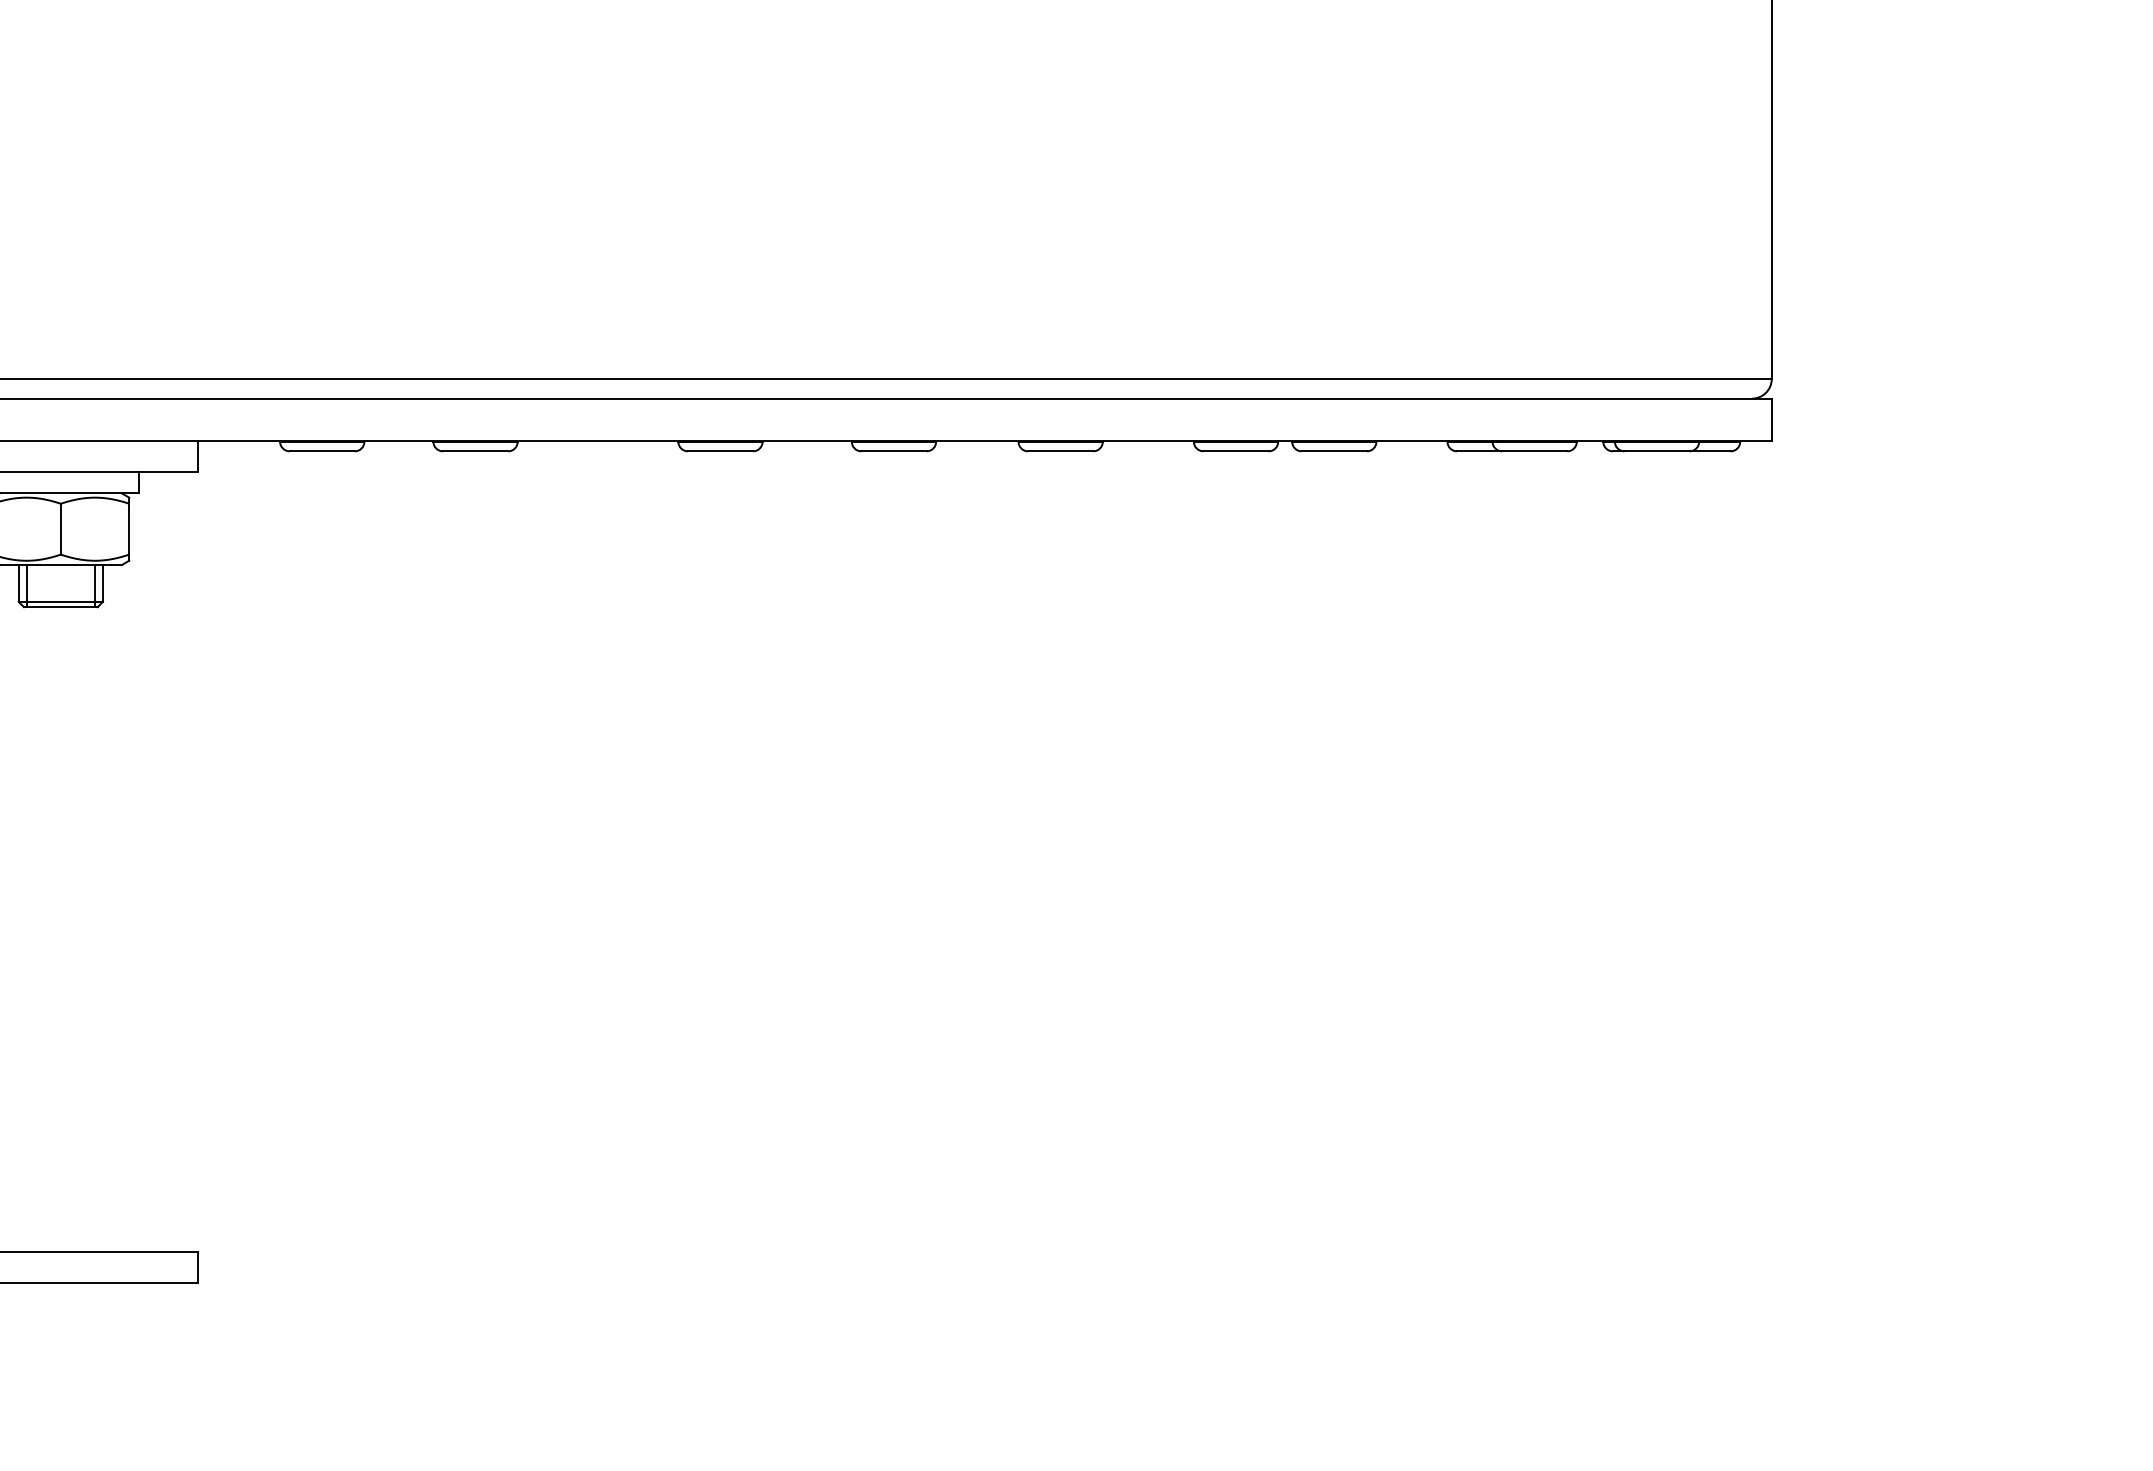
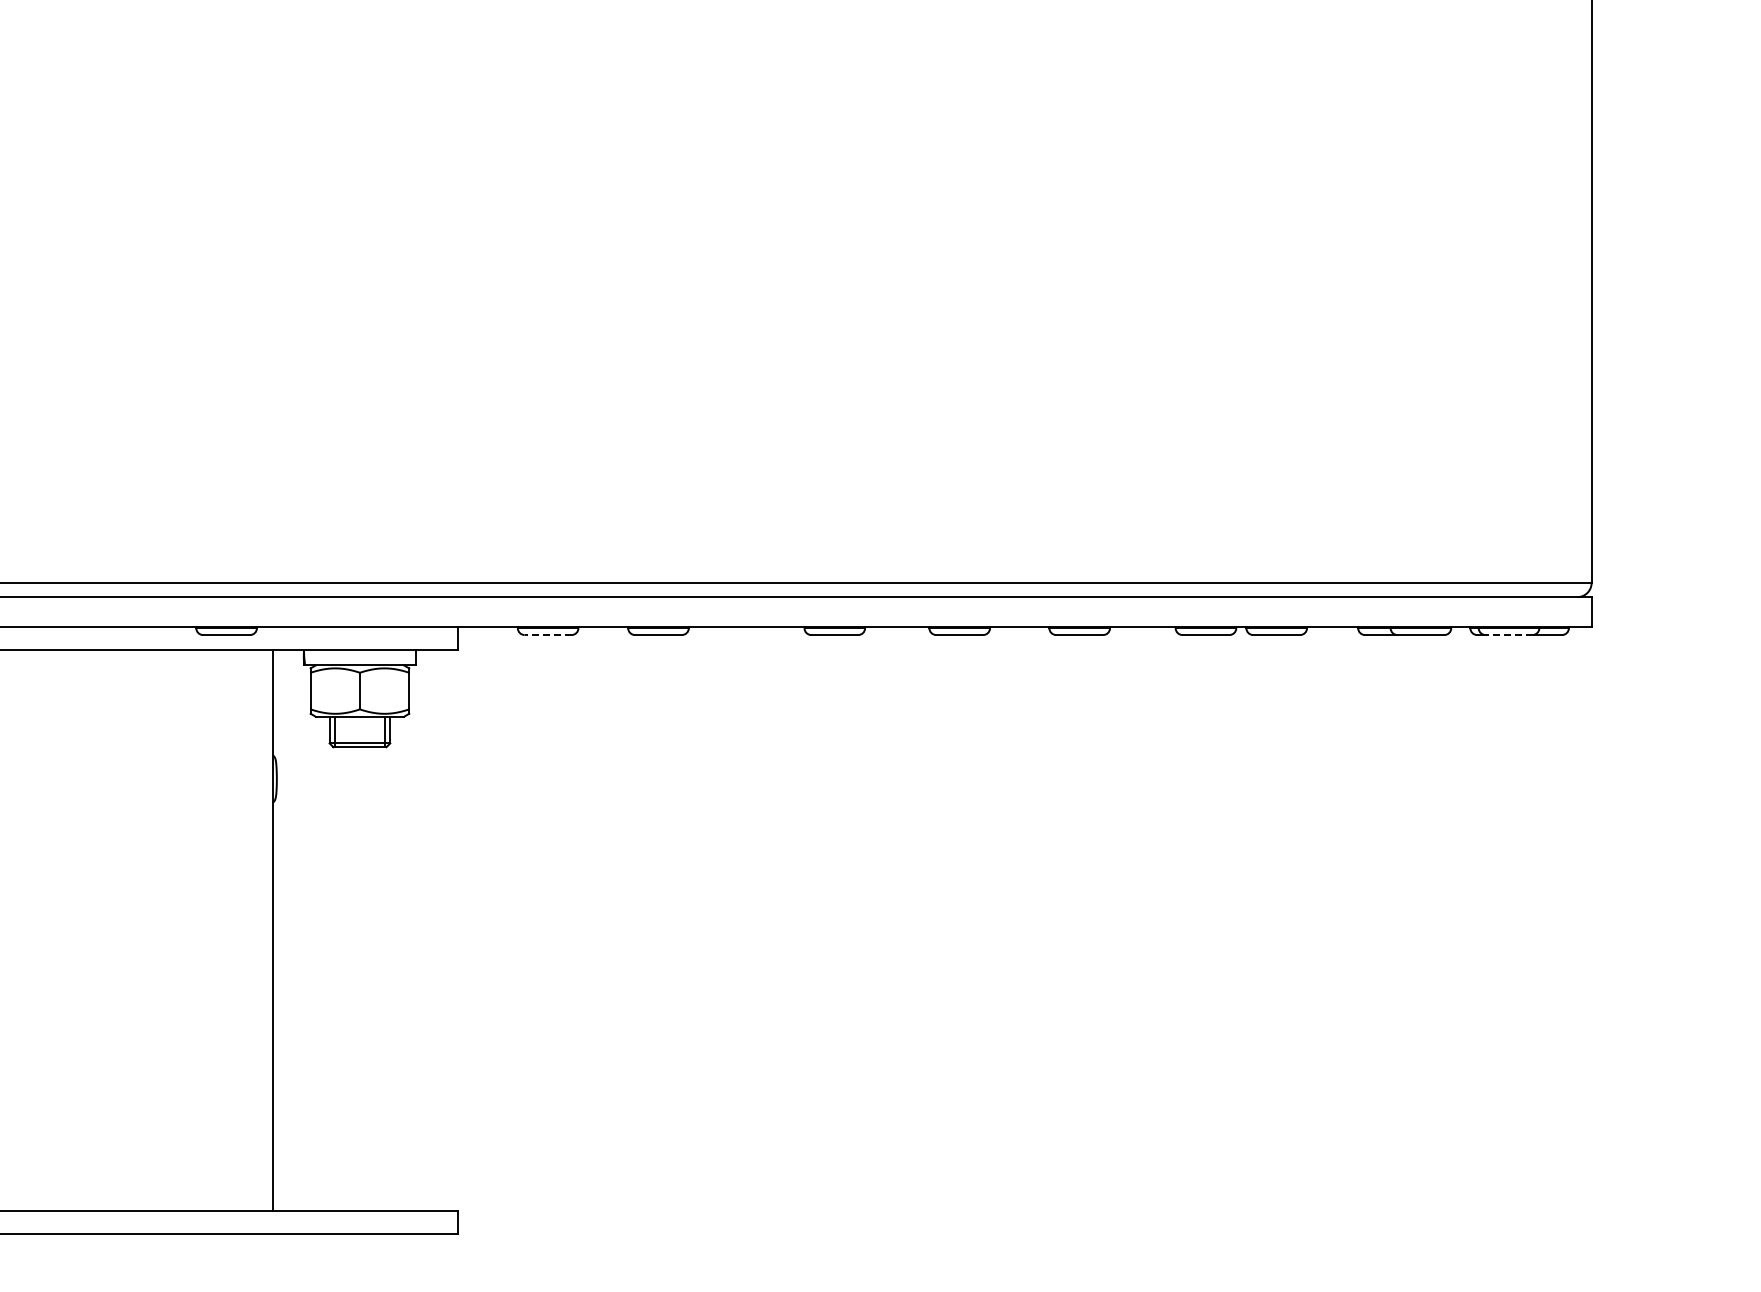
line: (321, 451) -> (547, 635), solid -> dashed
line: (1656, 451) -> (1508, 635), solid -> dashed

